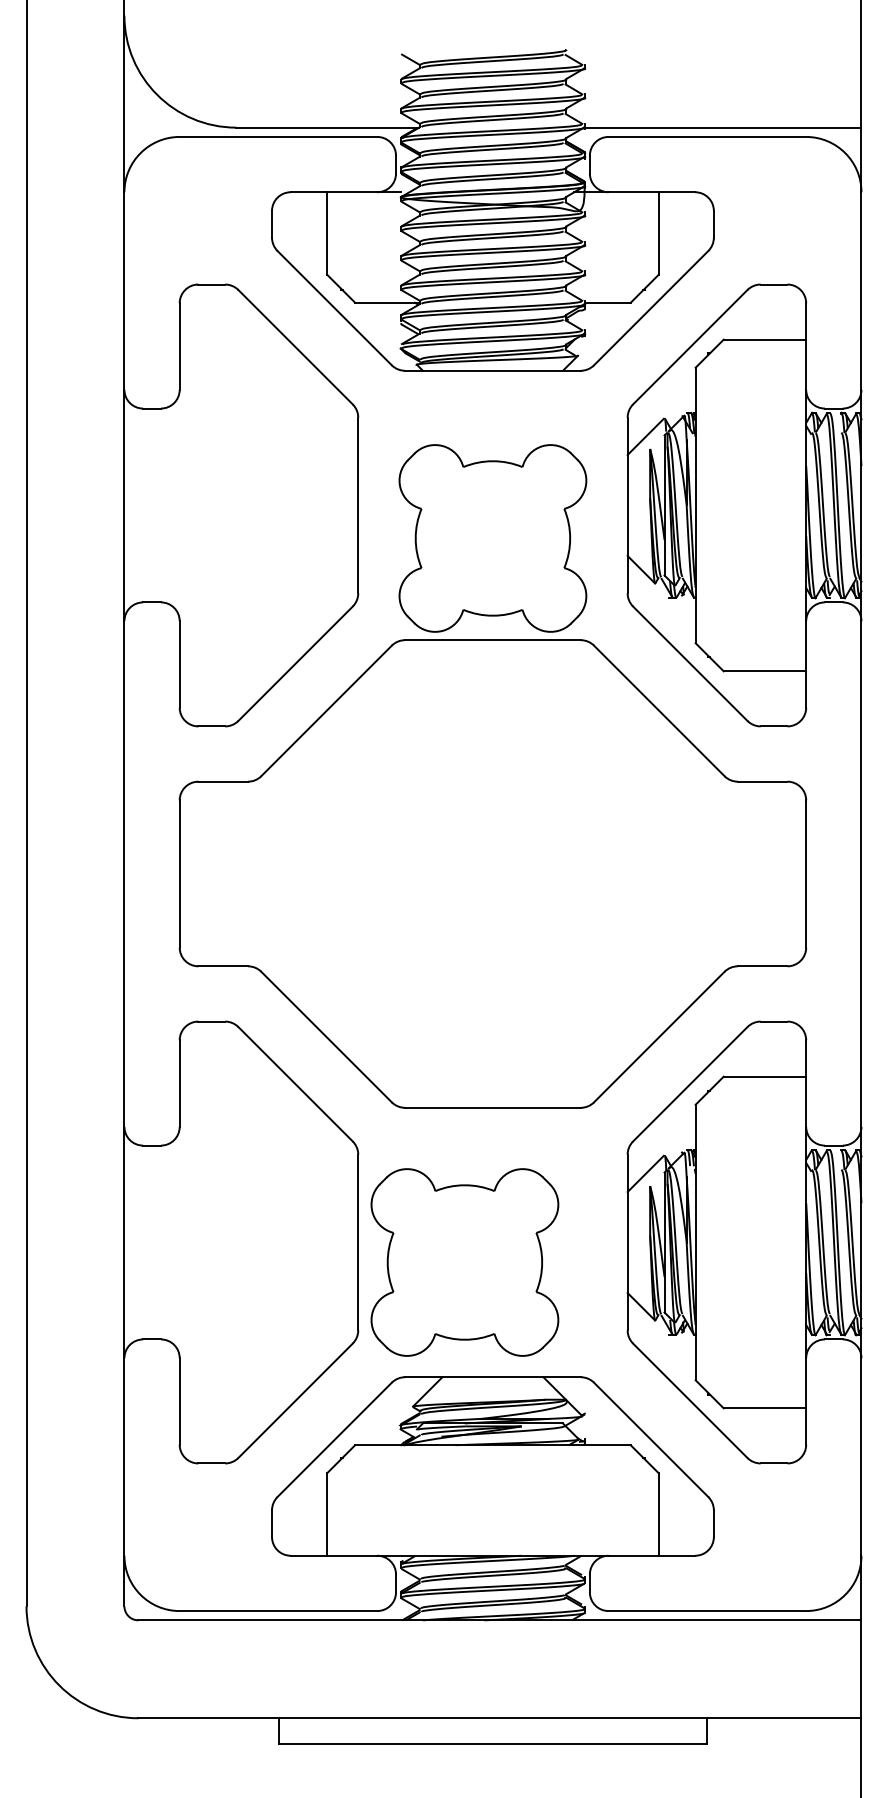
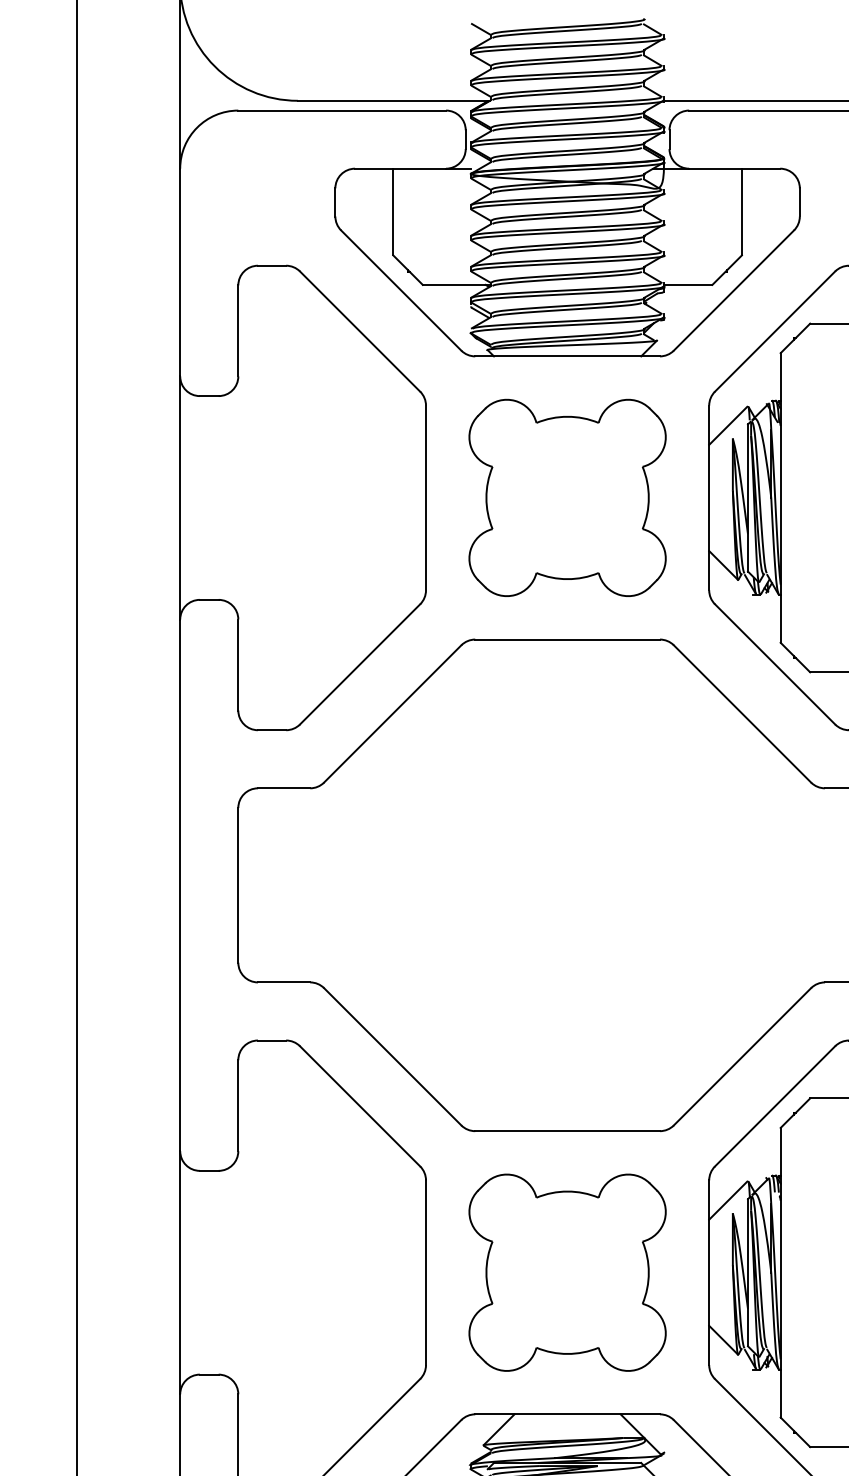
part: (492, 538) -> (567, 498), moved
part: (464, 1262) -> (567, 1272), moved

